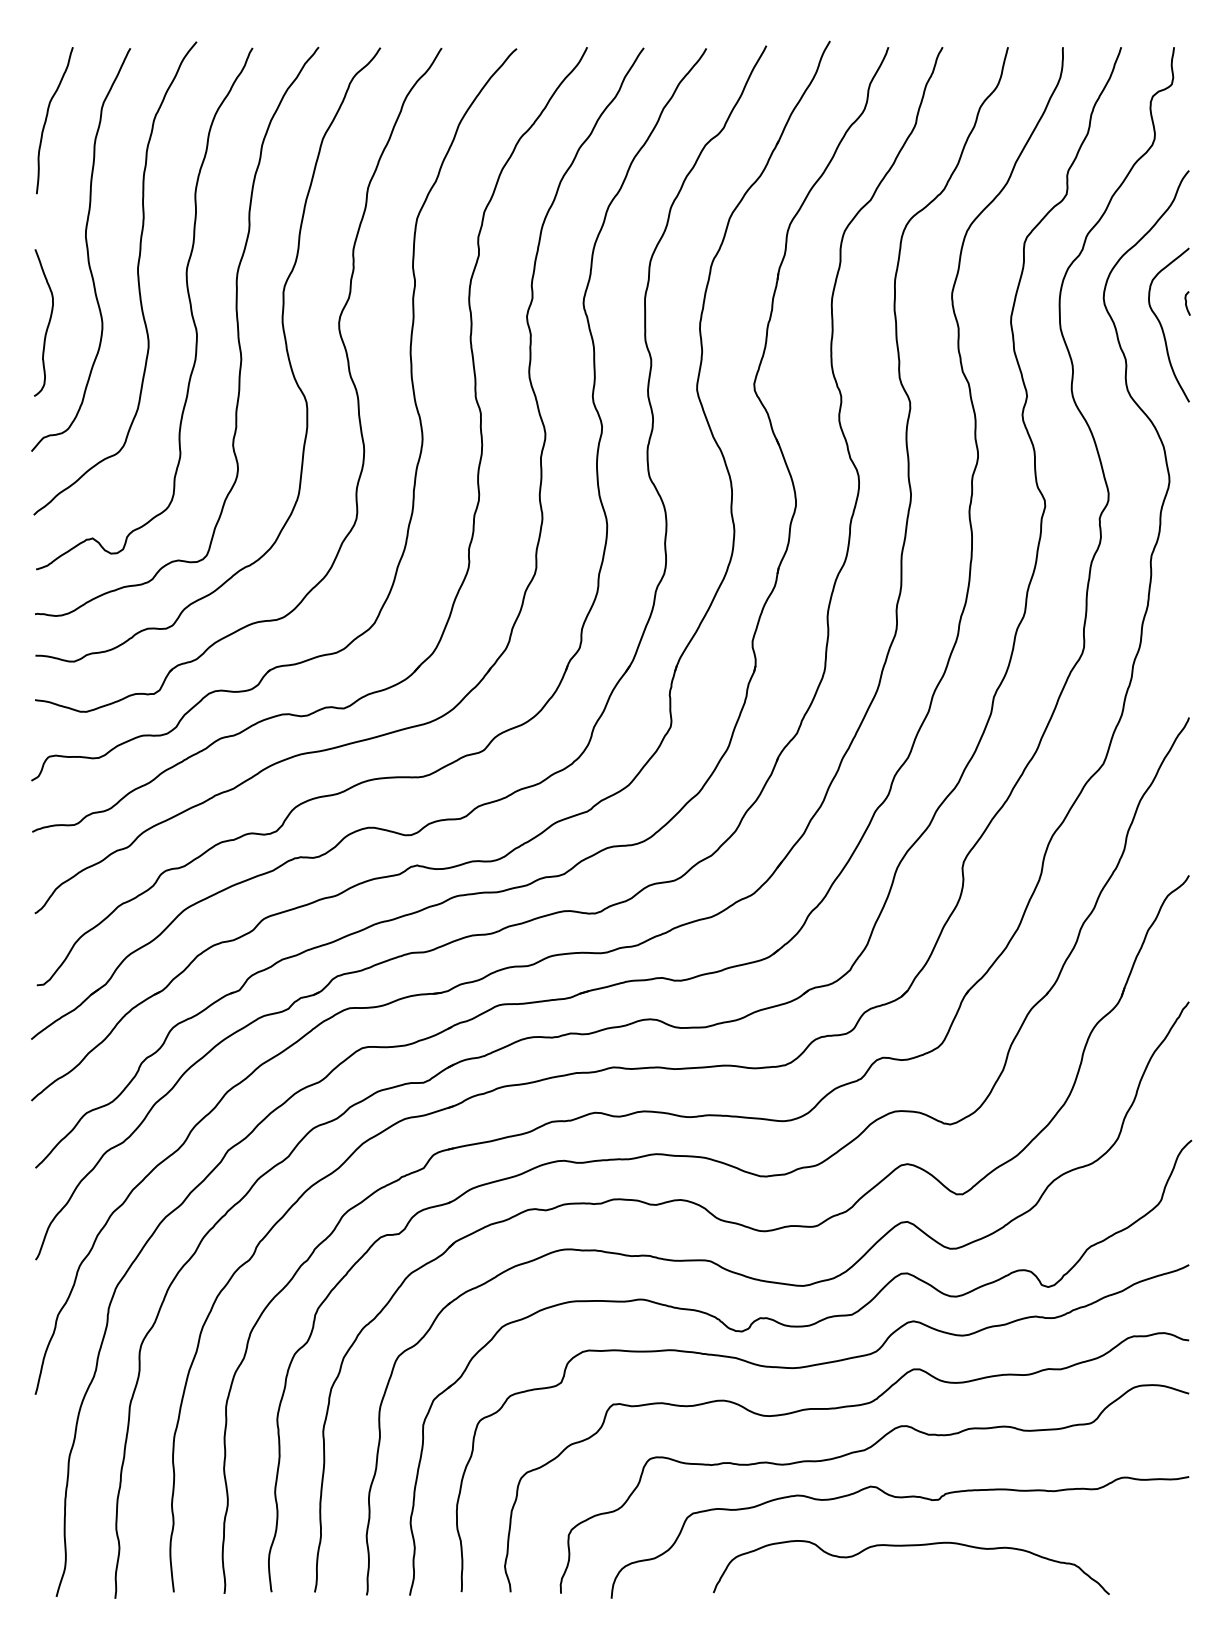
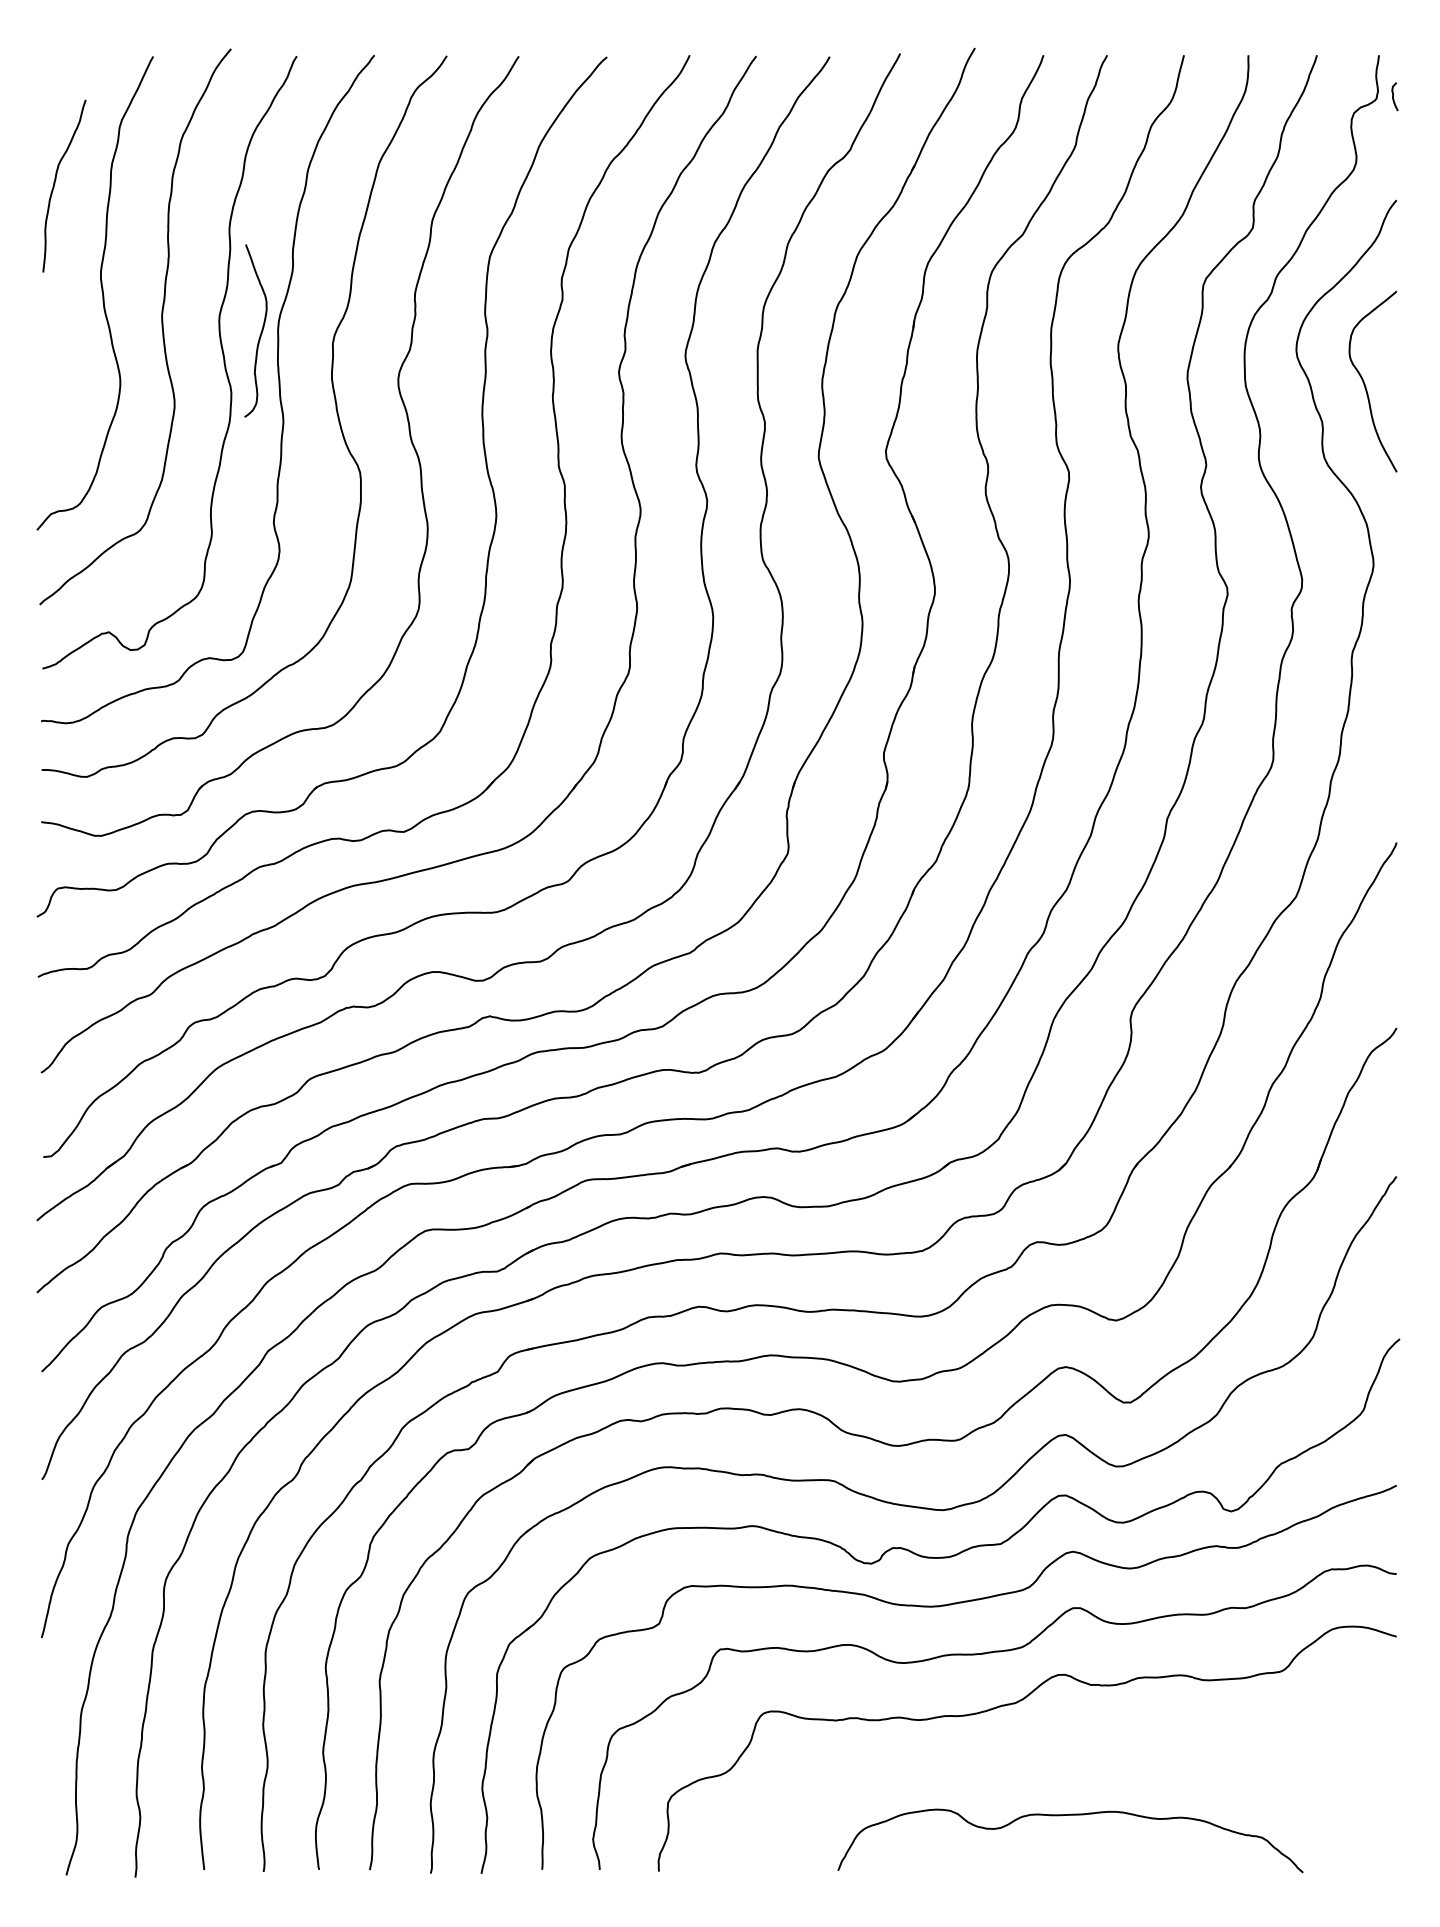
curve: (47, 118) -> (55, 183), moved
curve: (1186, 303) -> (1393, 96), moved
curve: (47, 324) -> (260, 332), moved
curve: (899, 1498) -> (1056, 1759), removed

